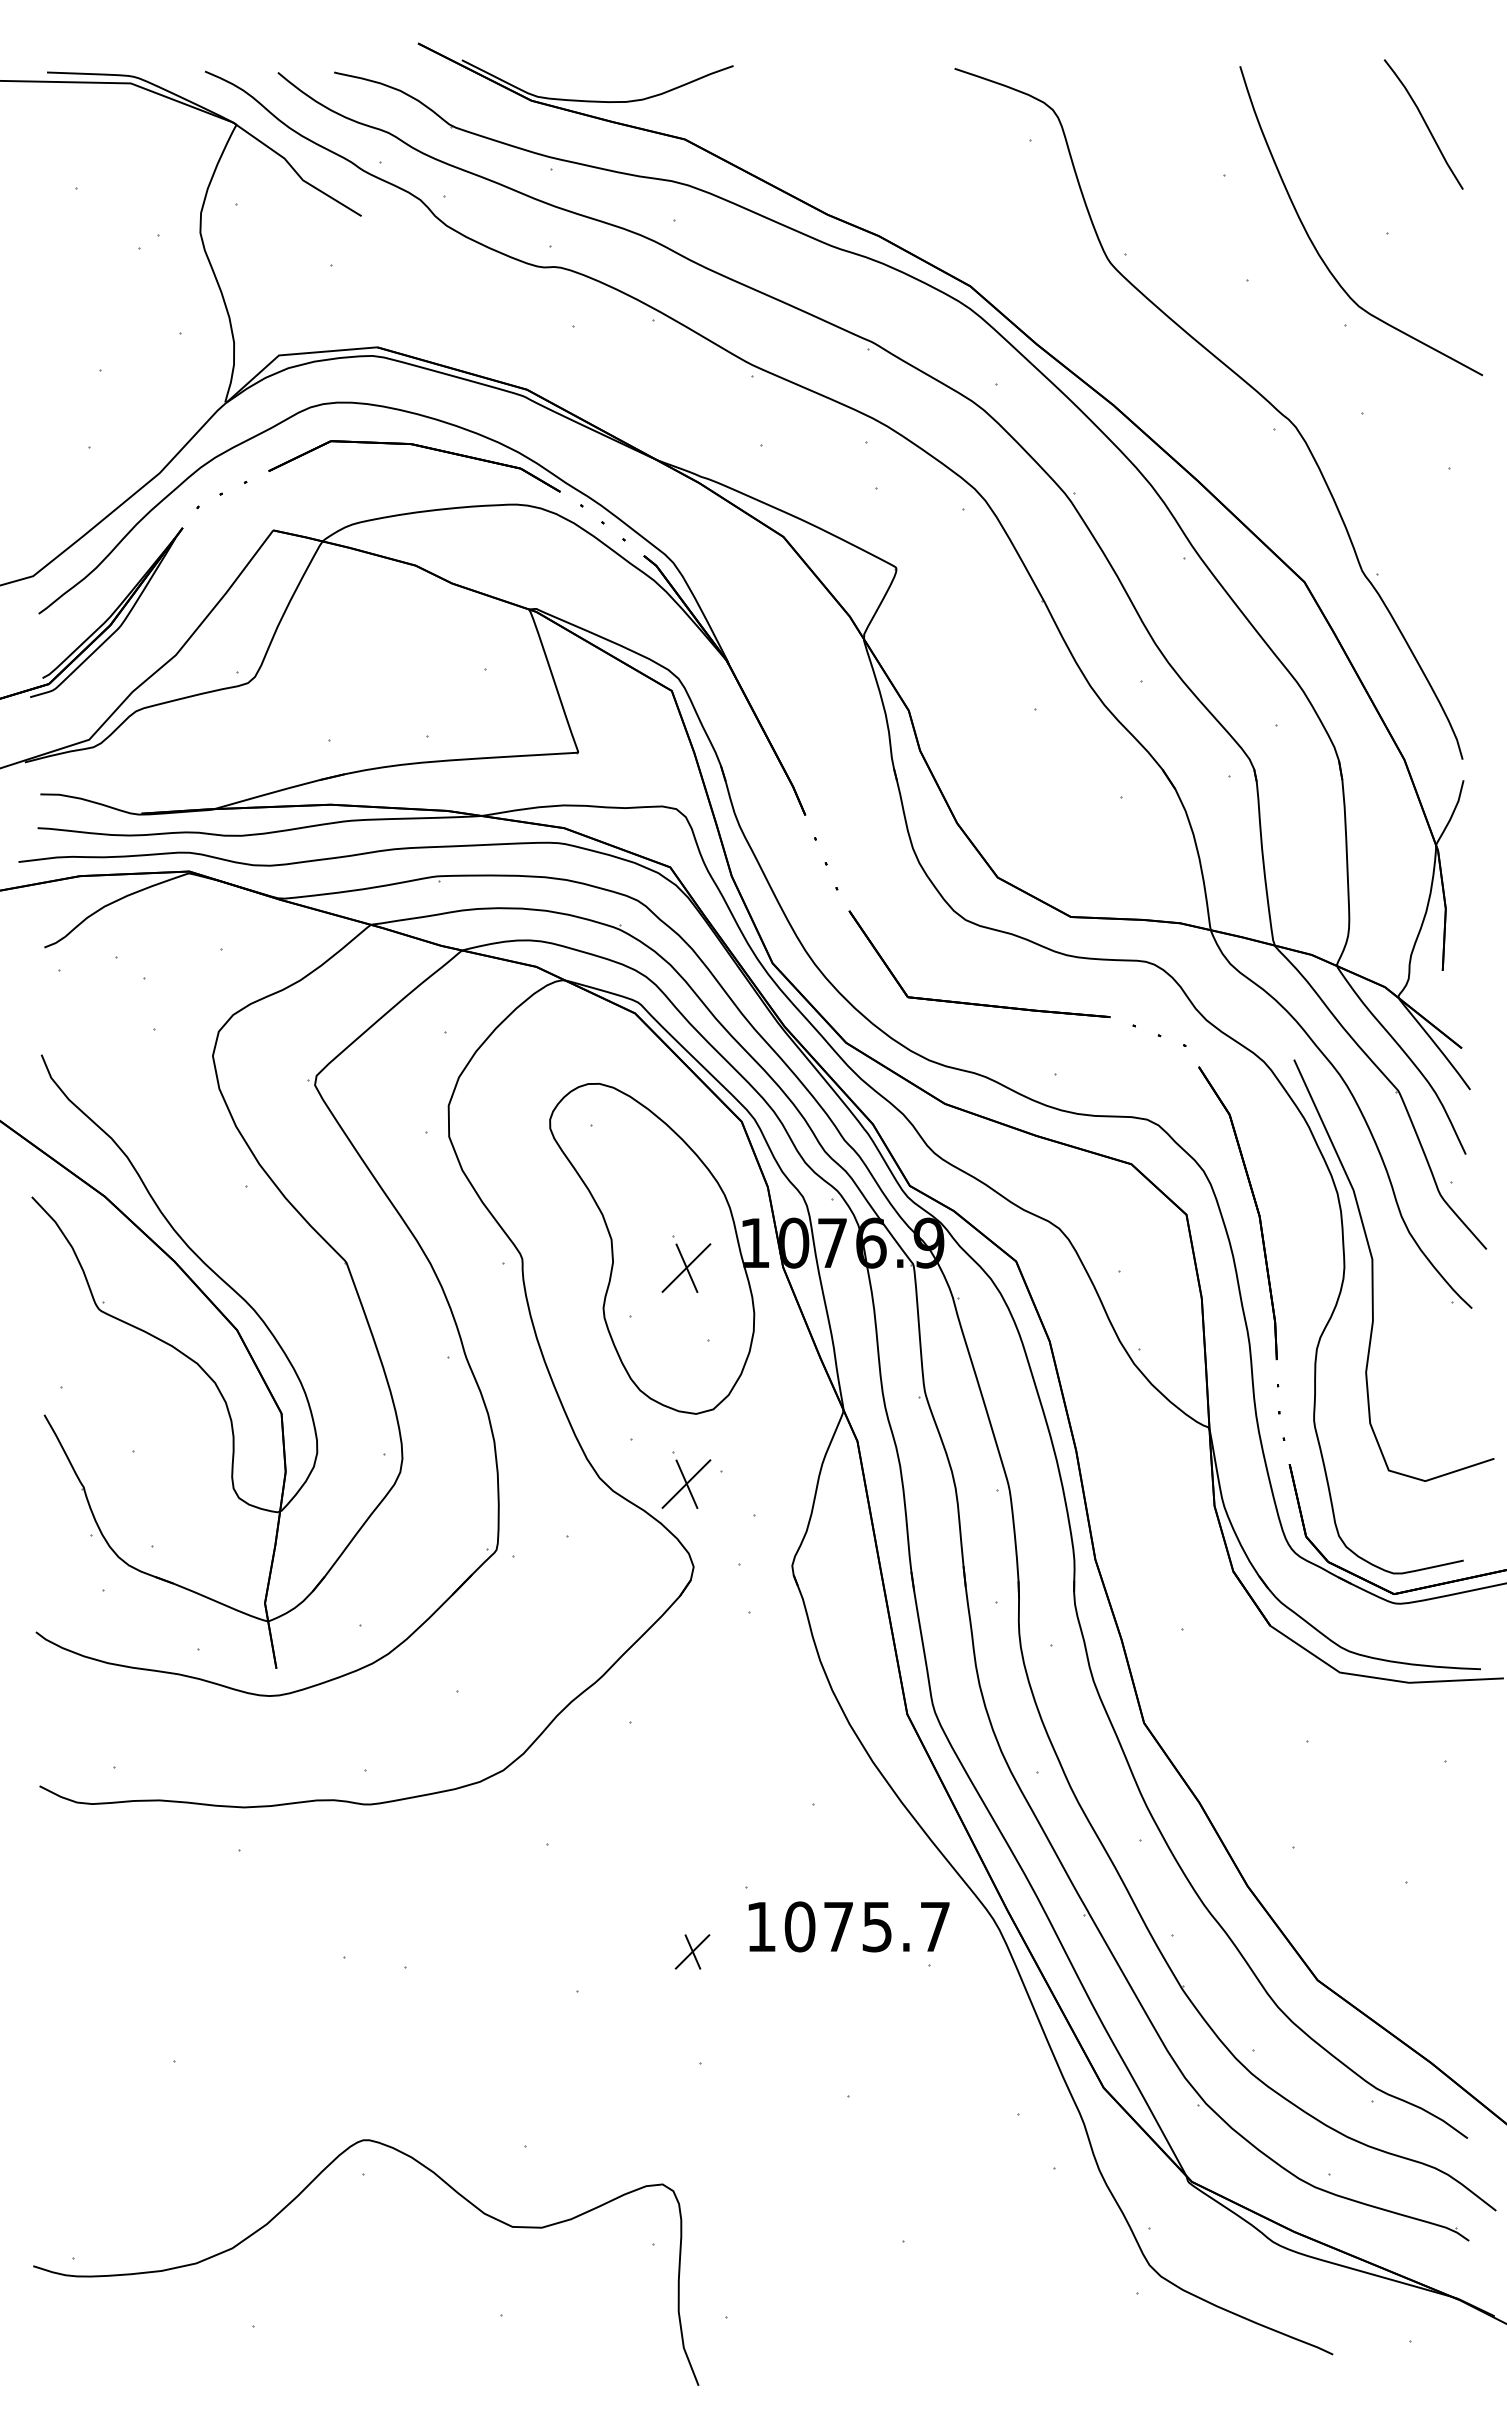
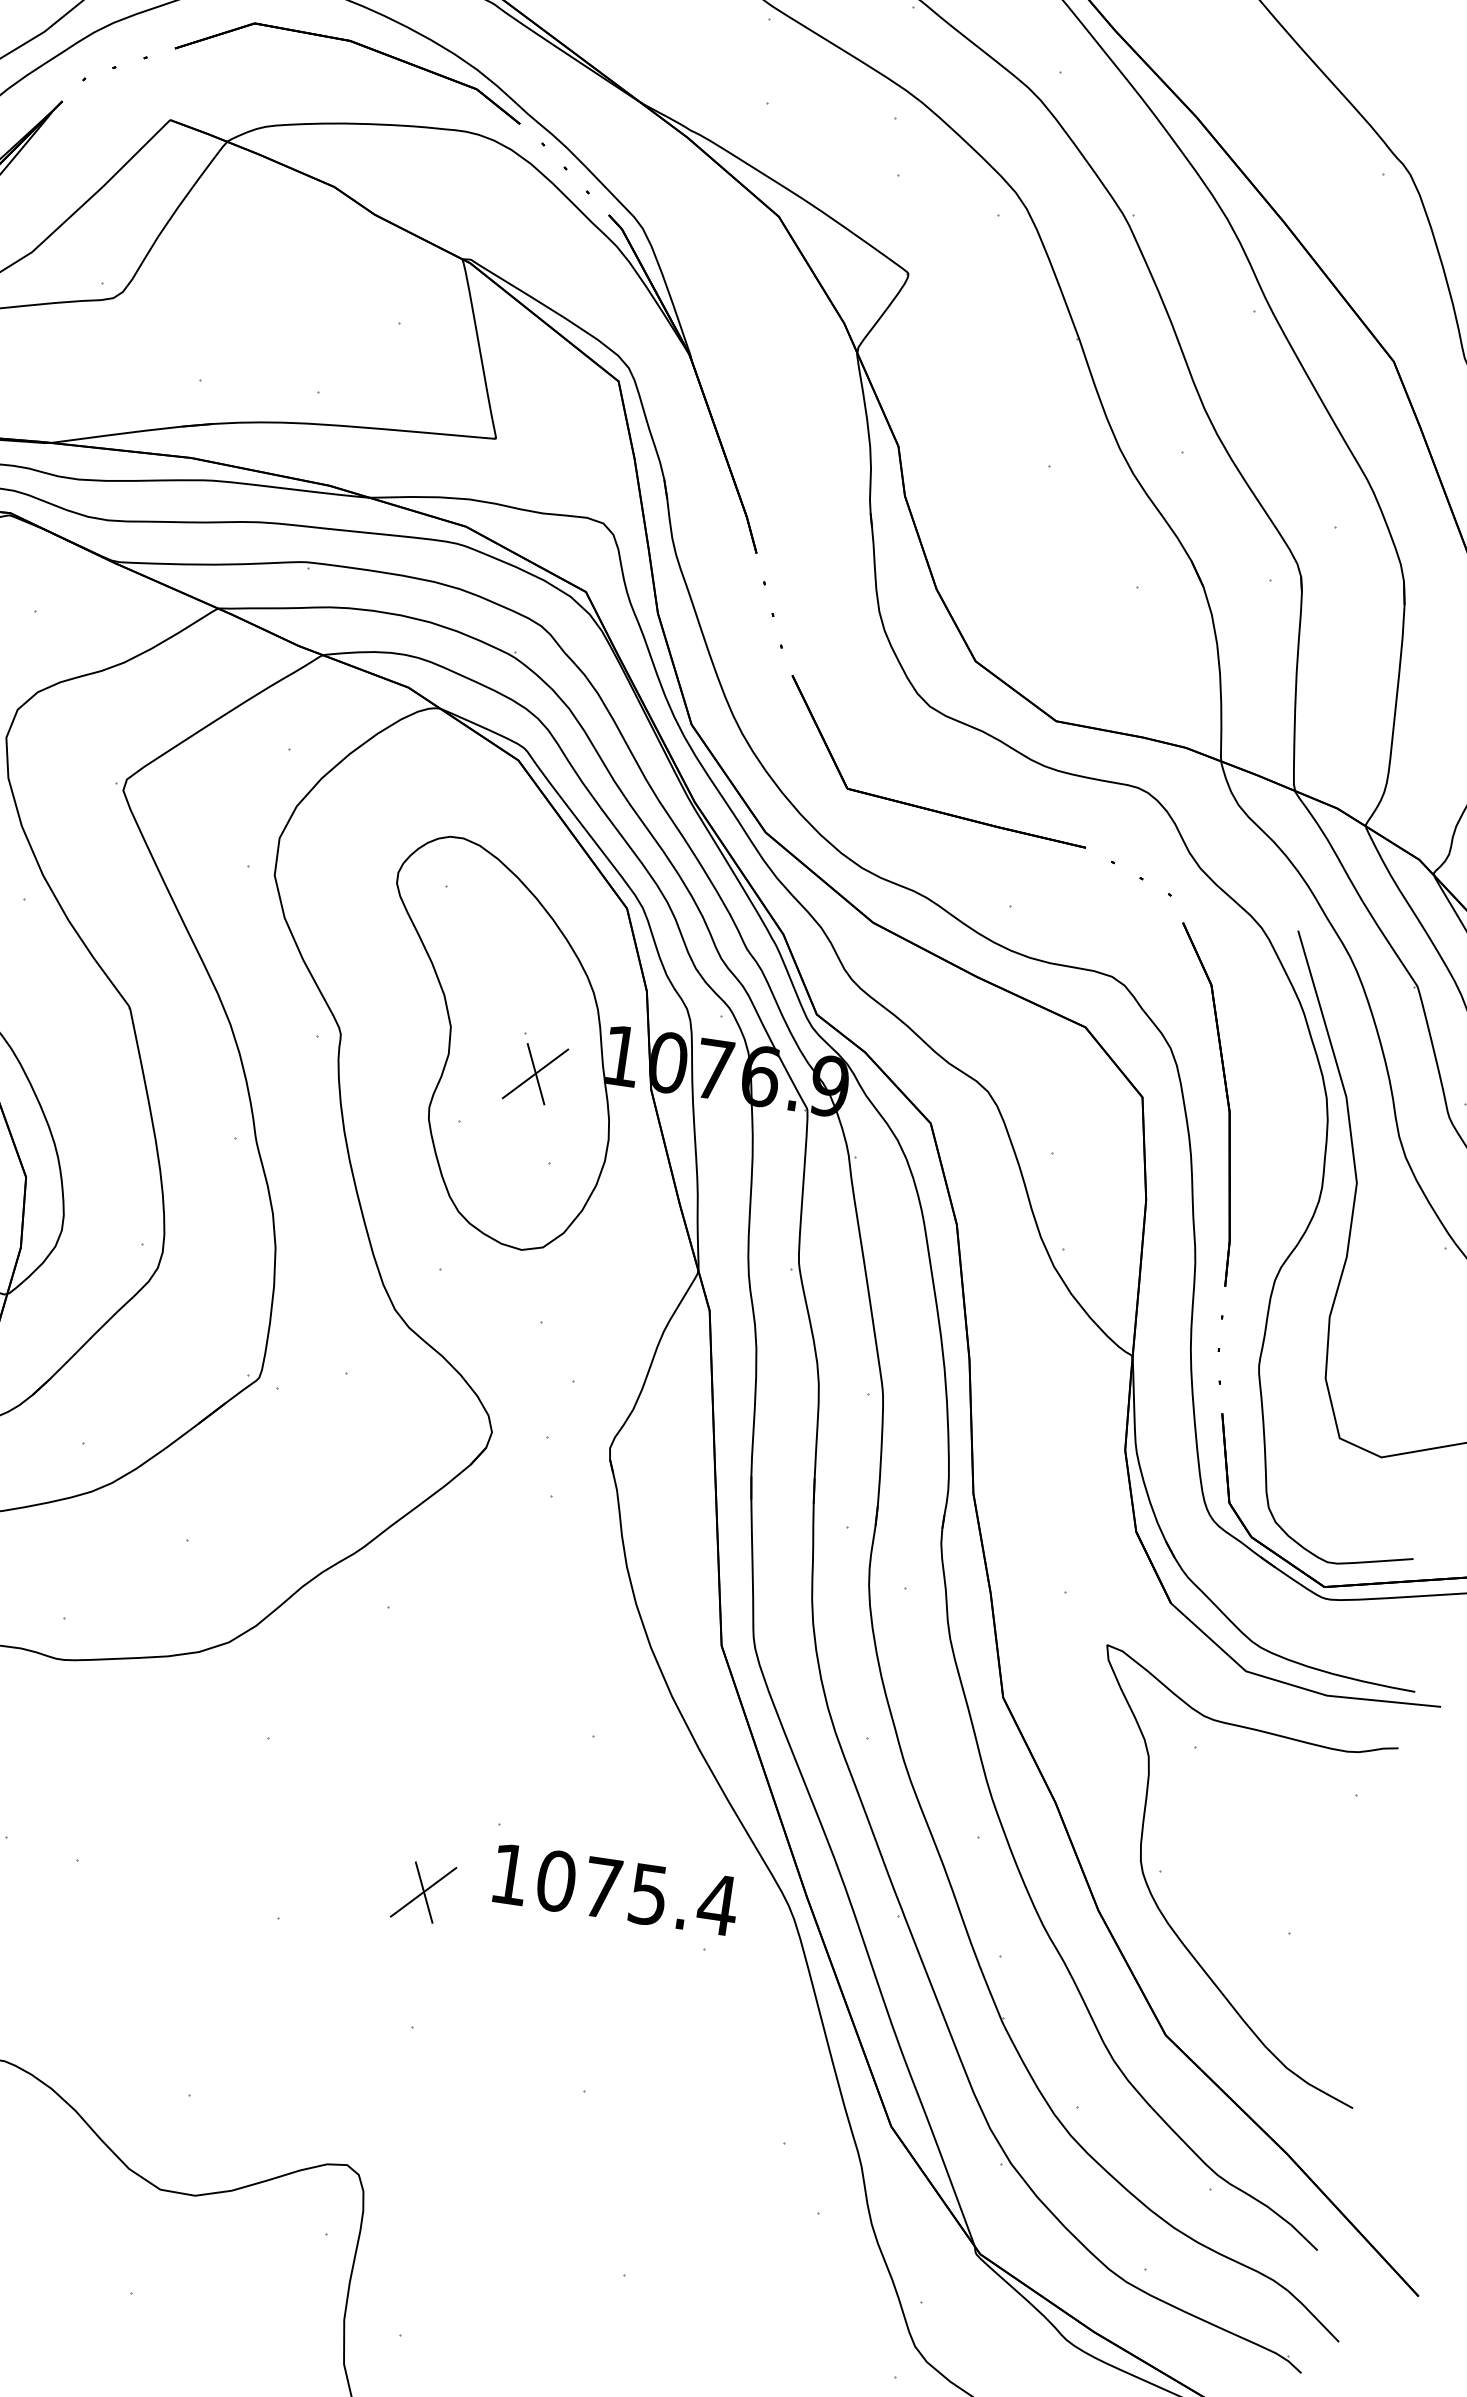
part: (686, 1479) -> (498, 1326), removed
part: (1304, 1884) -> (1166, 1918), added
text: (935, 1926) -> (718, 1904), 1075.7 -> 1075.4
part: (692, 1951) -> (423, 1891), size x1.43

